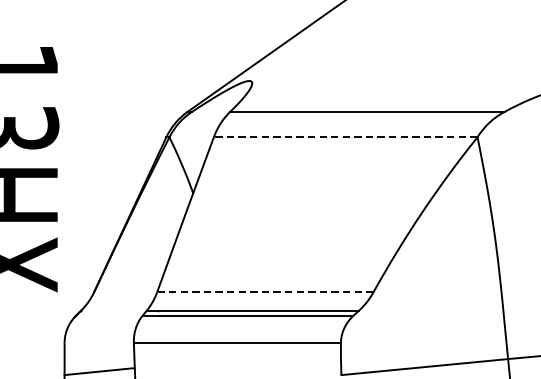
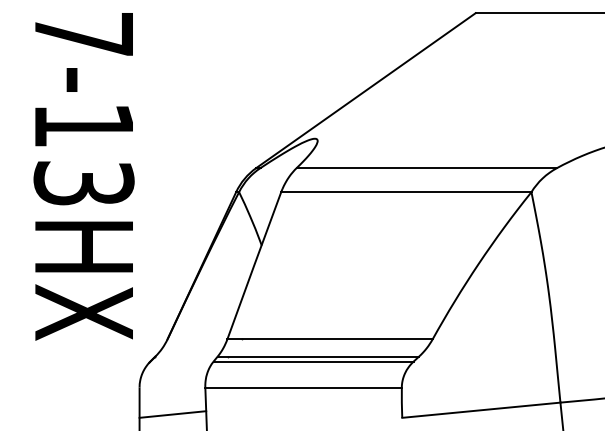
line: (344, 137) -> (405, 192), dashed -> solid
line: (265, 292) -> (330, 339), dashed -> solid

